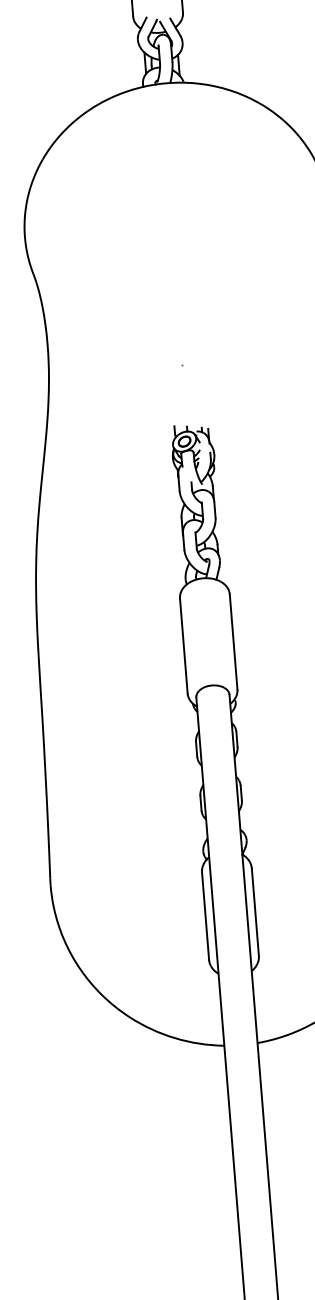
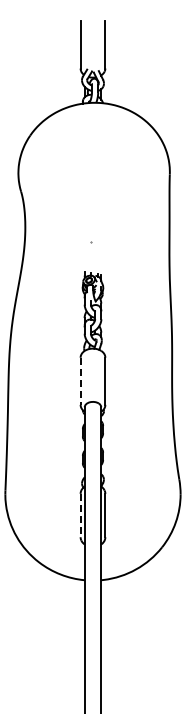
line: (183, 646) -> (80, 381), solid -> dashed
line: (205, 916) -> (80, 515), solid -> dashed

